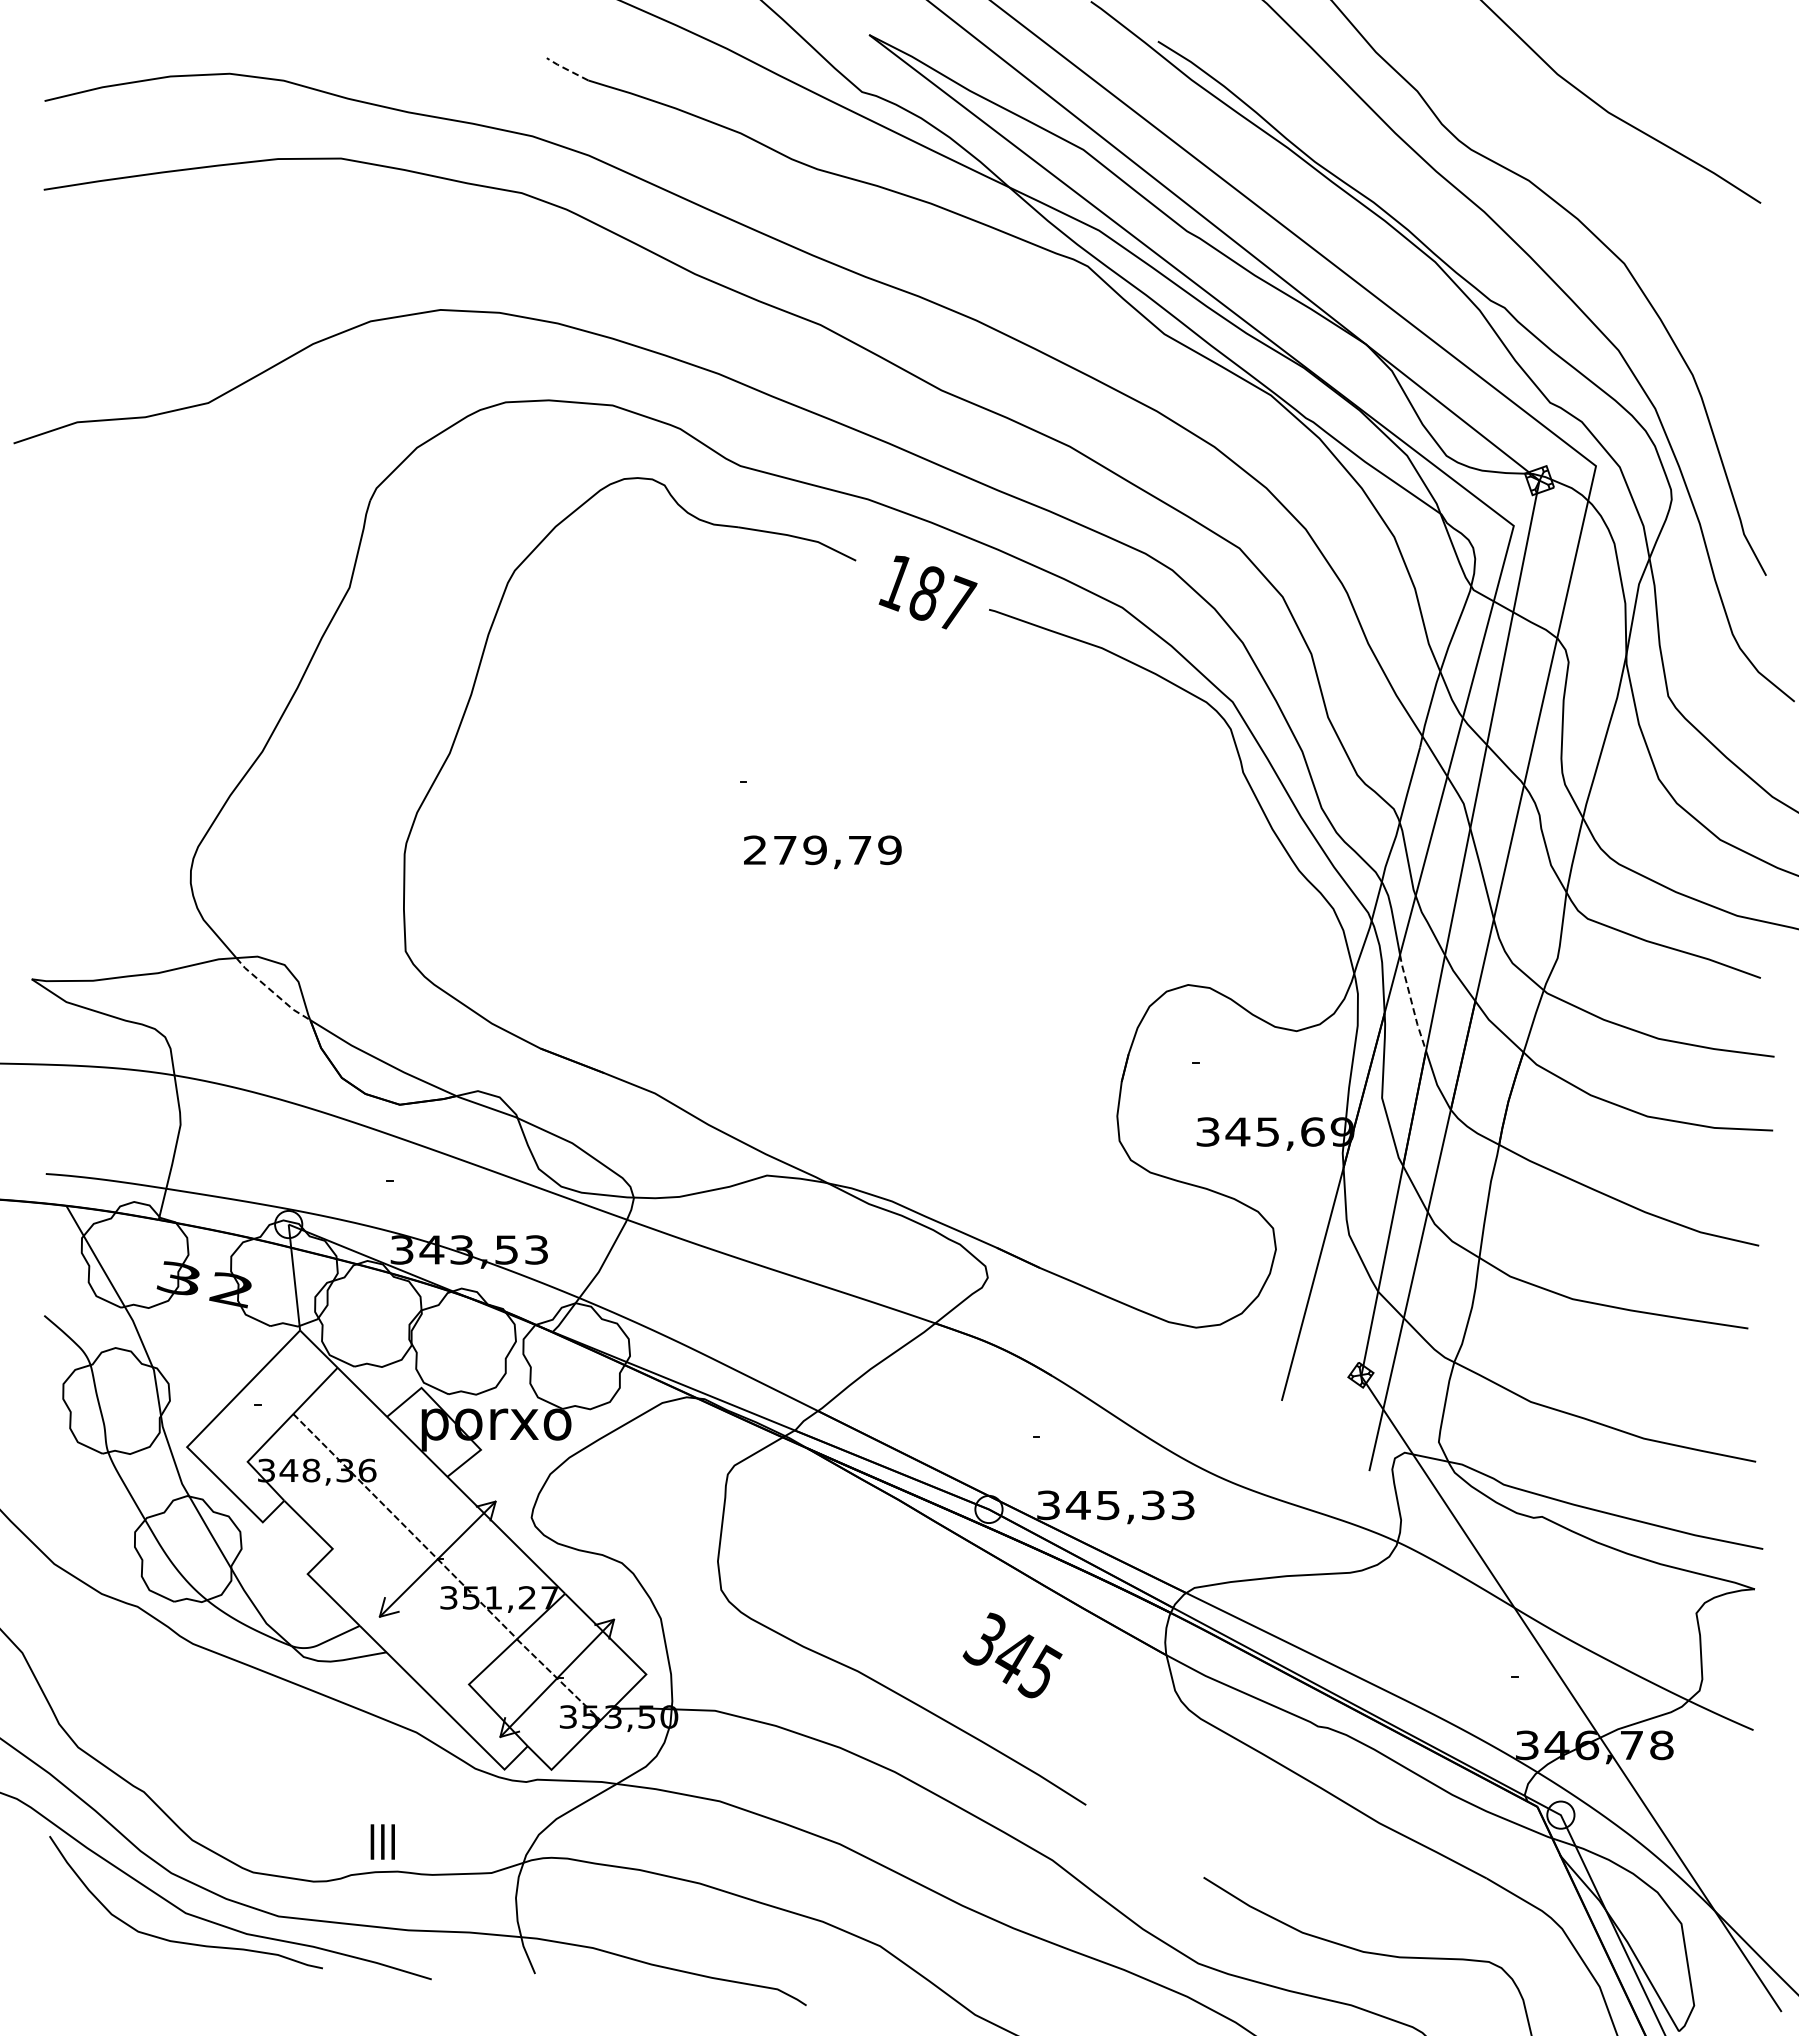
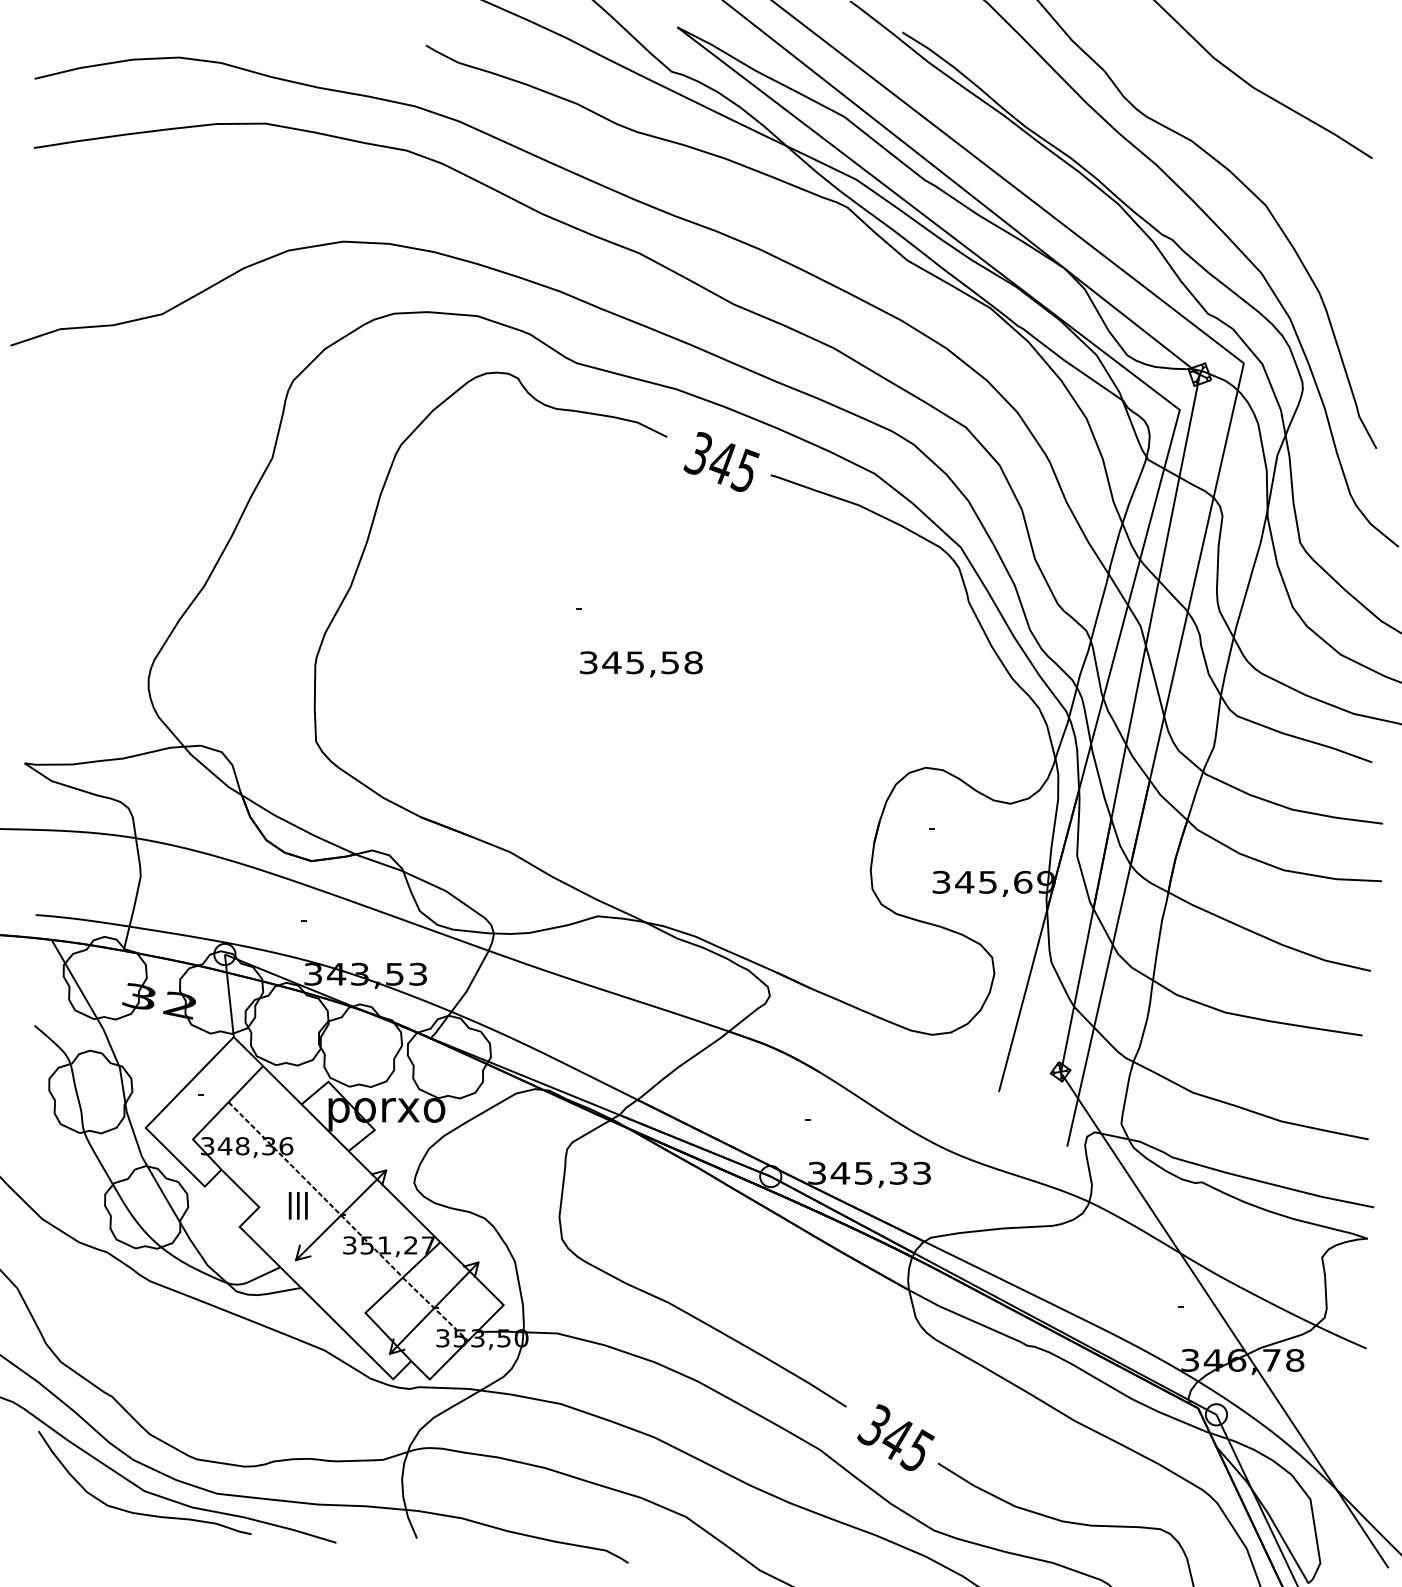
line: (566, 69) -> (441, 54), dashed -> solid
text: (927, 592) -> (722, 461), 187 -> 345
text: (822, 850) -> (640, 662), 279,79 -> 345,58
line: (271, 991) -> (211, 772), dashed -> solid
line: (1412, 1003) -> (1100, 782), dashed -> solid
text: (1012, 1655) -> (895, 1437), moved
text: (382, 1841) -> (298, 1205), moved

